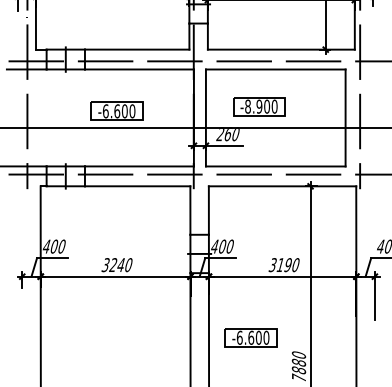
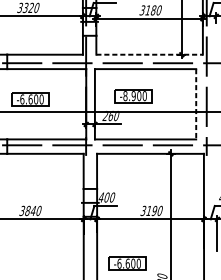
line: (281, 49) -> (149, 54), solid -> dashed
line: (345, 118) -> (196, 104), solid -> dashed
text: (113, 265) -> (27, 211), 3240 -> 3840

